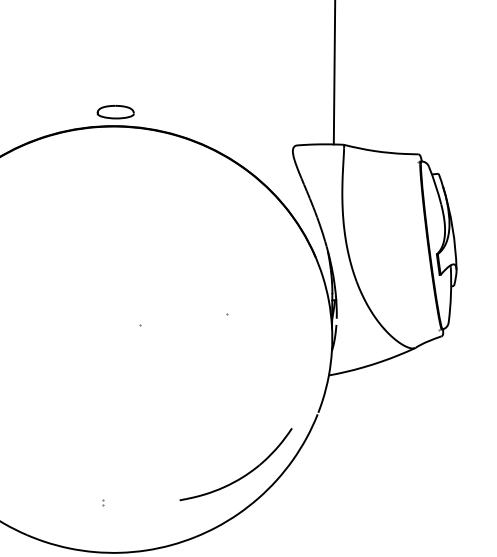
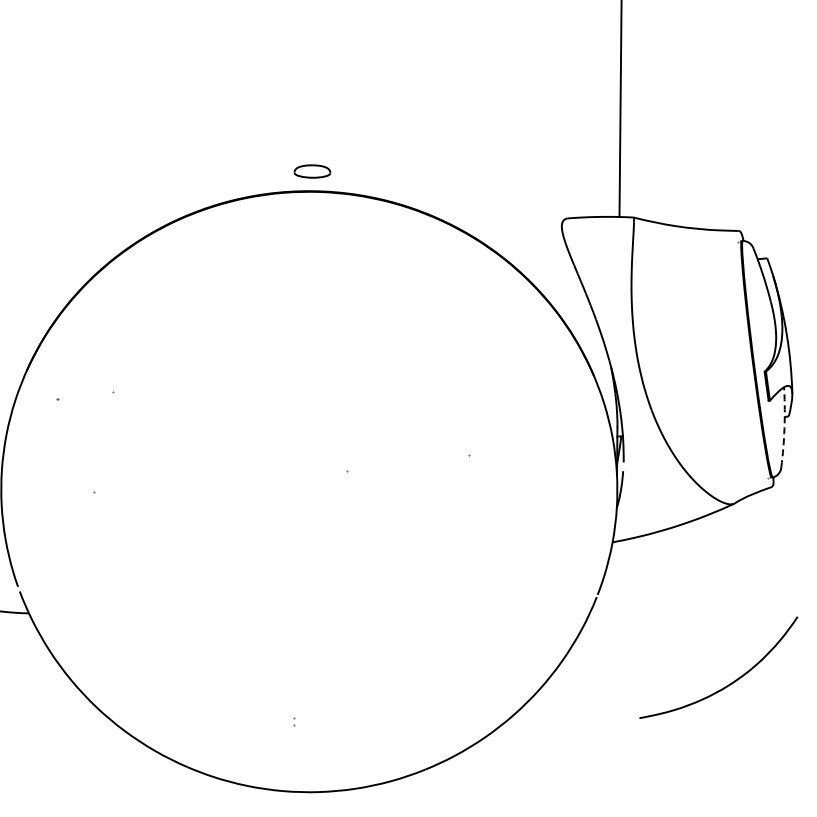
part: (115, 112) -> (312, 171), size x0.7
arc: (450, 294) -> (784, 428), solid -> dashed
part: (243, 475) -> (729, 683), moved

